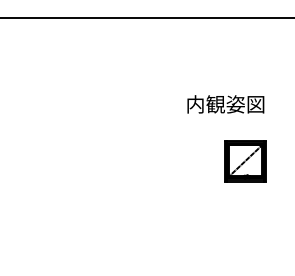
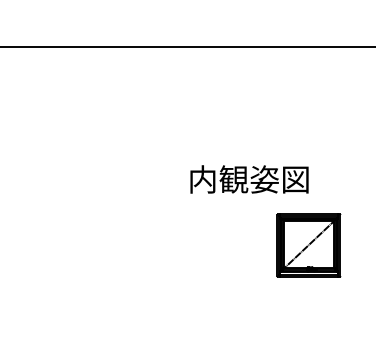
text: (225, 104) -> (248, 179), moved
part: (245, 161) -> (308, 245), moved

